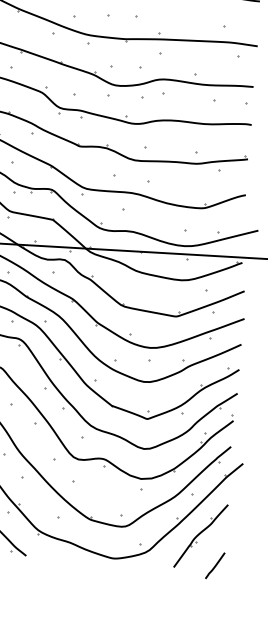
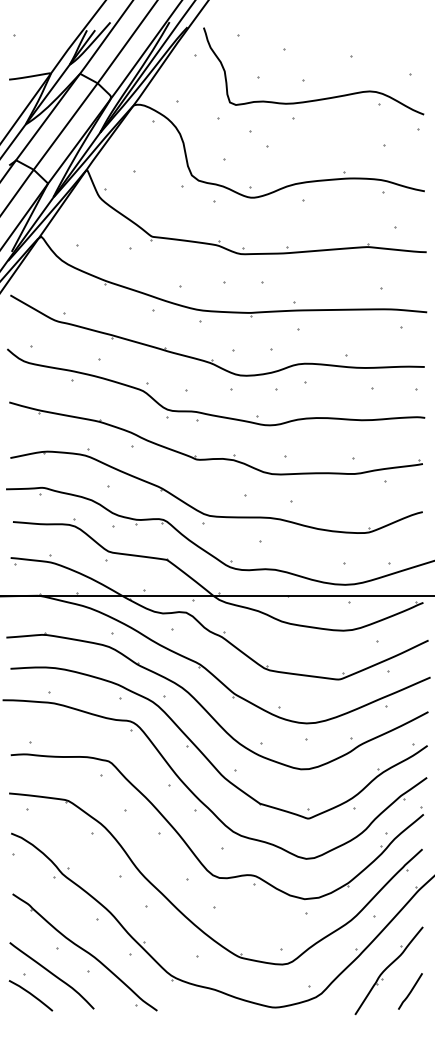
line: (215, 565) -> (410, 991), moved

